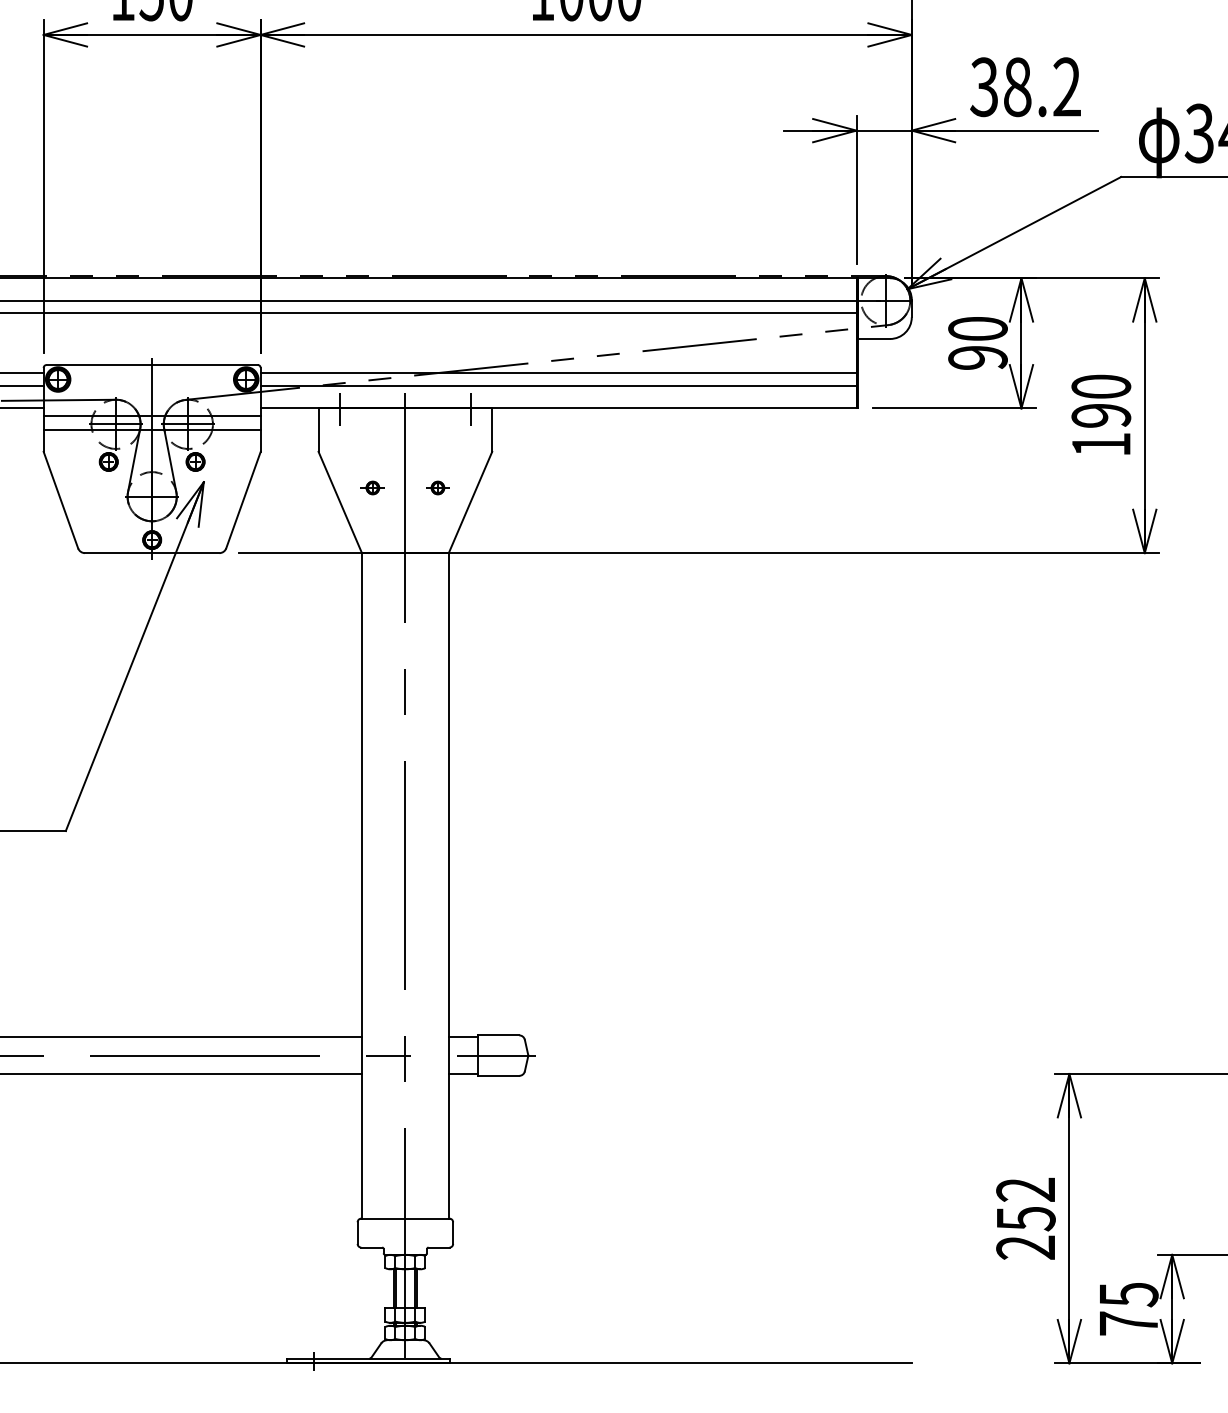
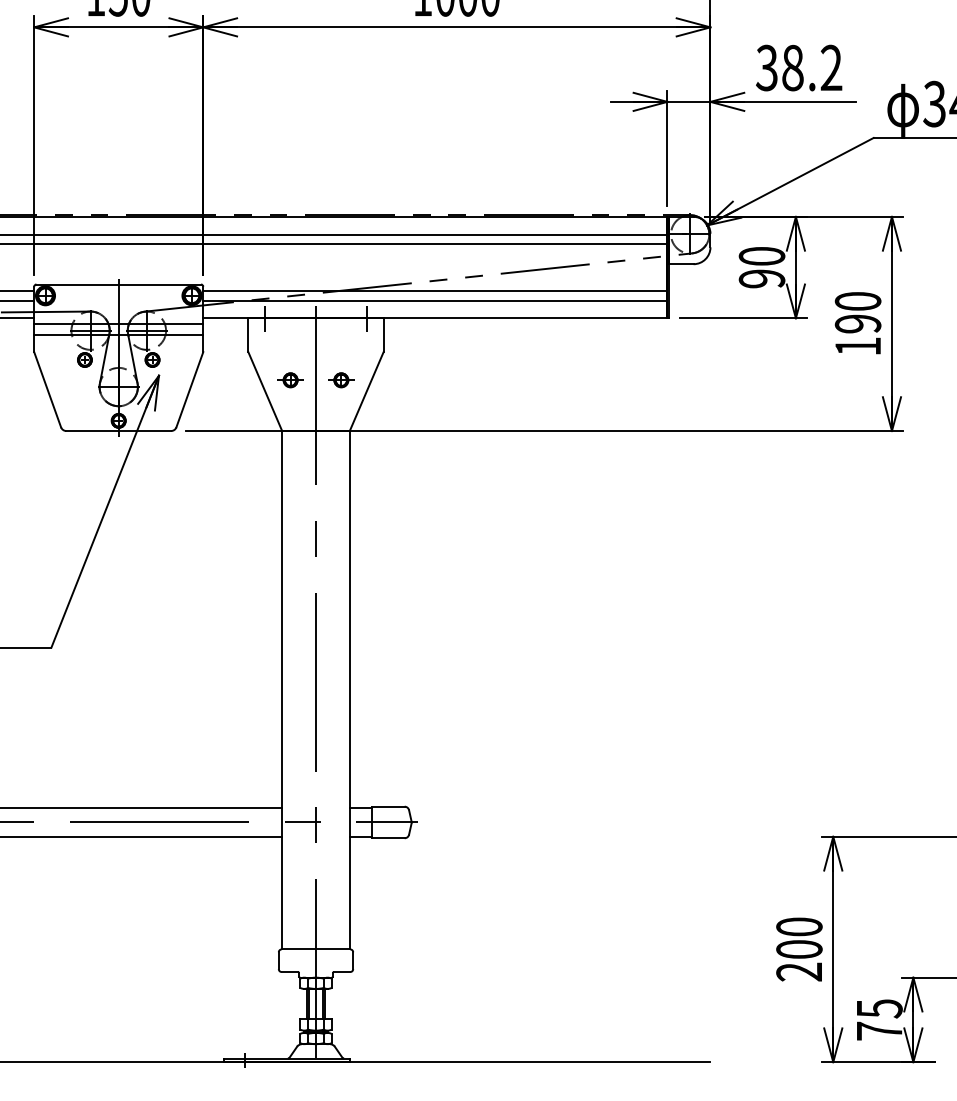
part: (372, 487) -> (290, 379), size x1.43
part: (437, 487) -> (341, 379), size x1.43
text: (1025, 1204) -> (799, 938), 252 -> 200

